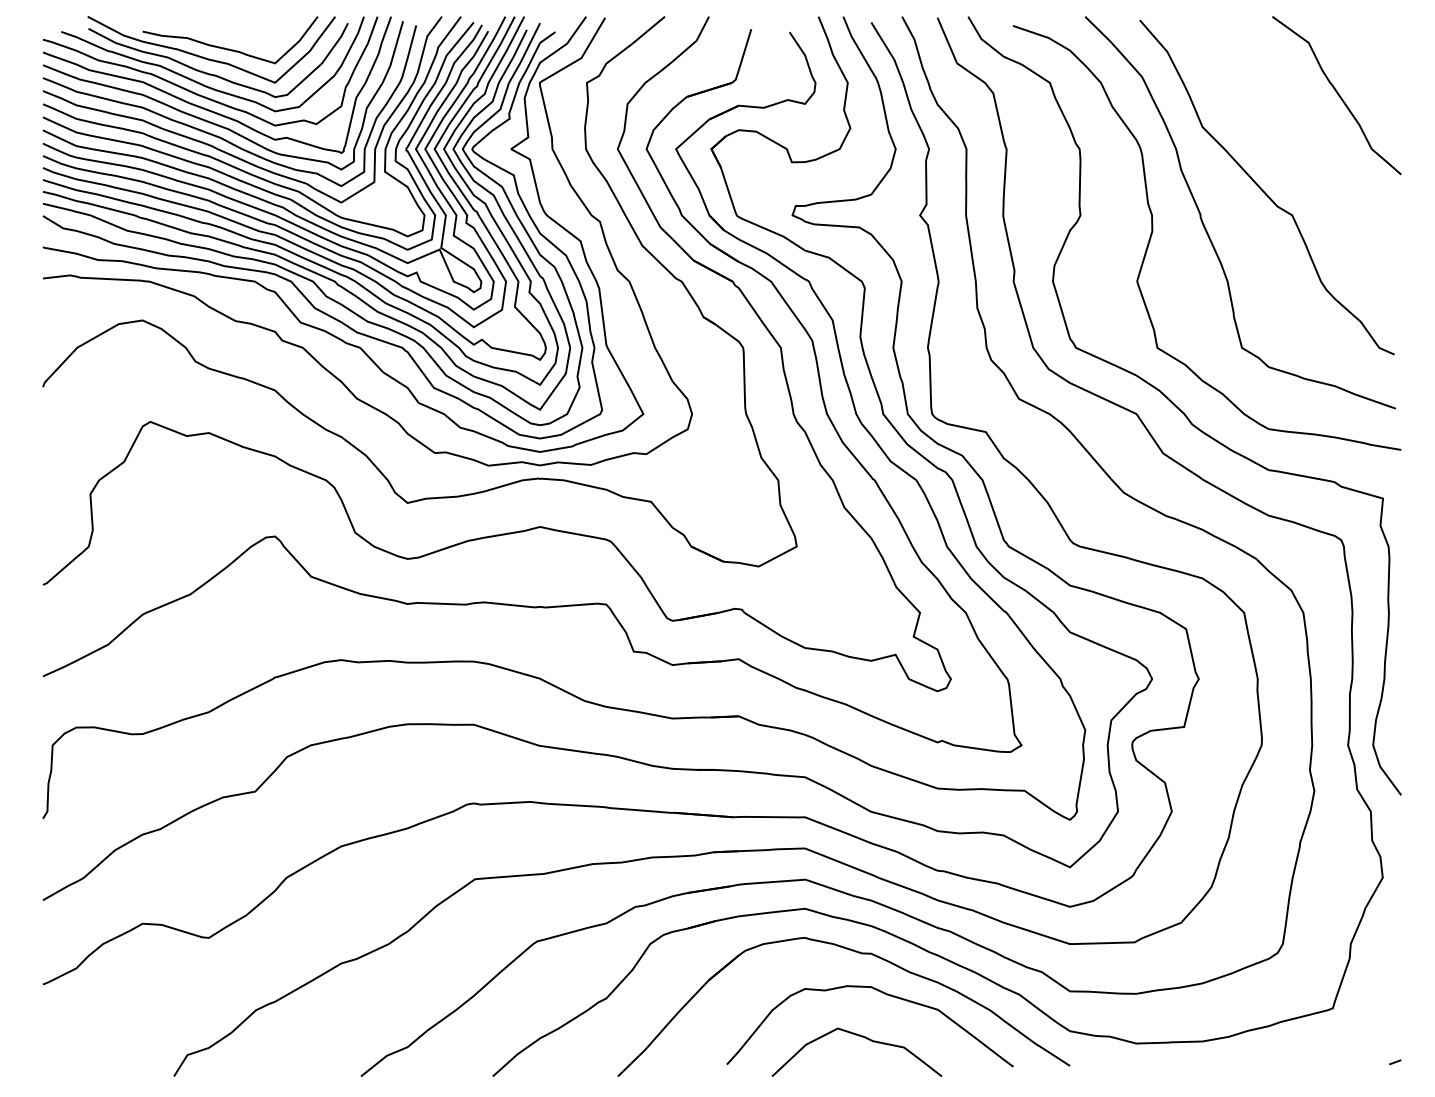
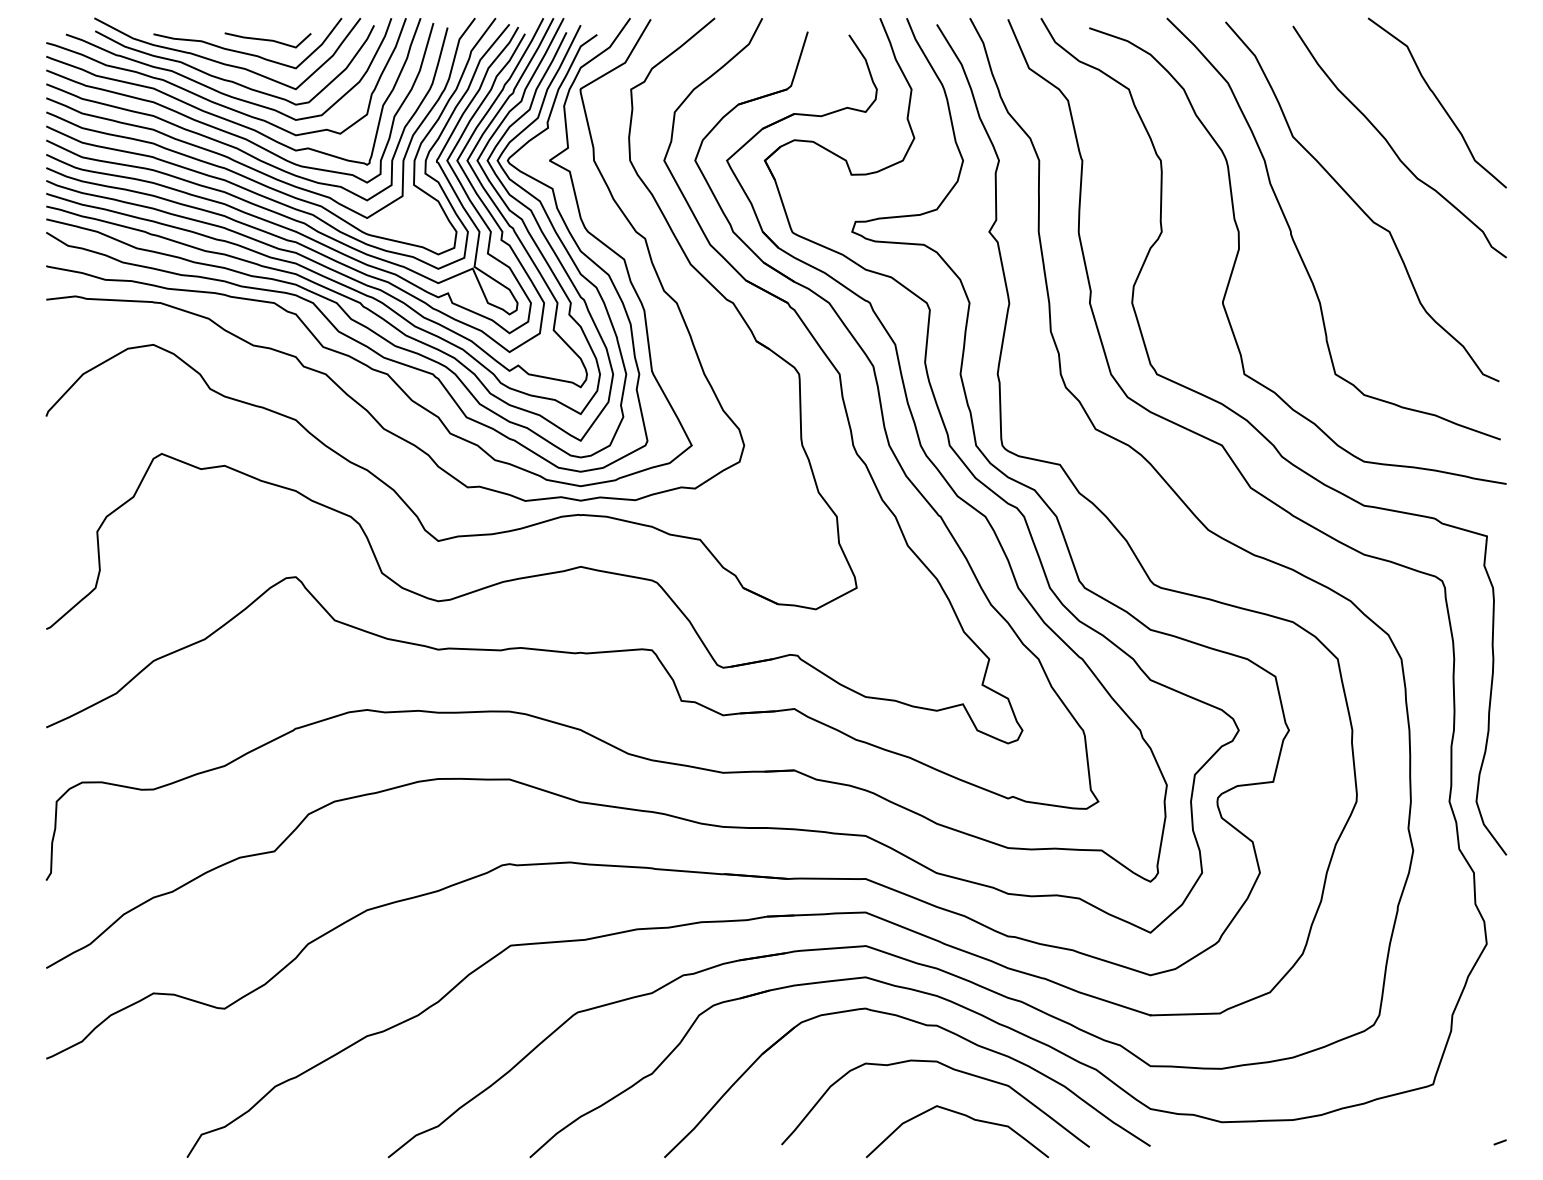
line: (248, 37) -> (267, 40), added
curve: (1295, 136) -> (1392, 147), added
curve: (861, 1037) -> (962, 1115), moved

